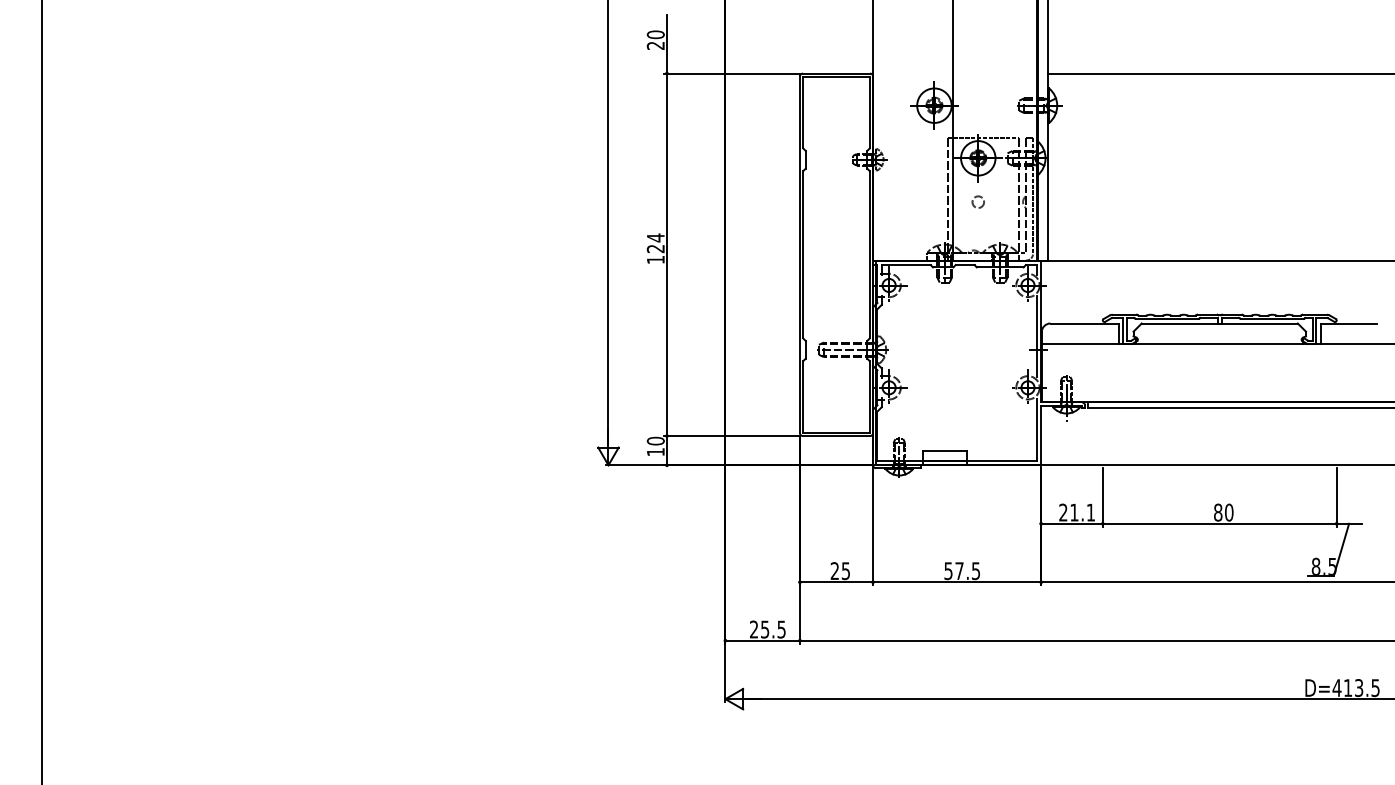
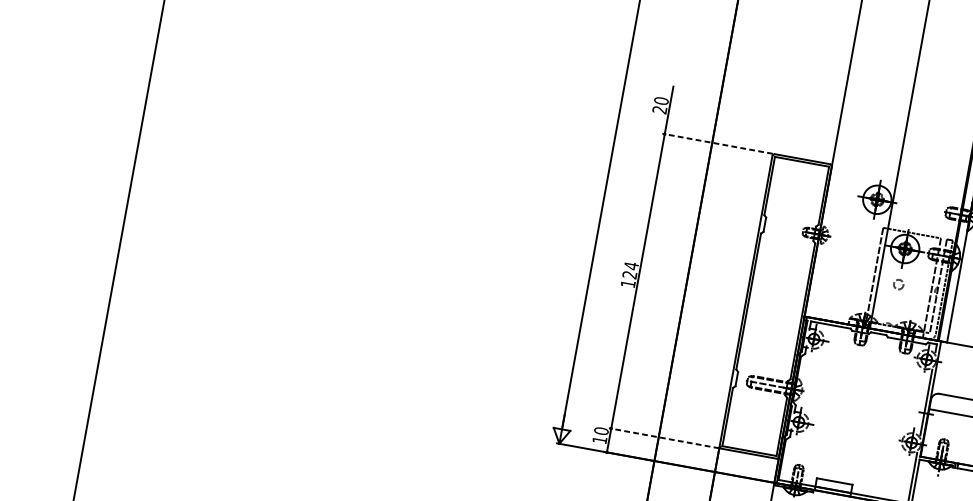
line: (732, 73) -> (718, 143), solid -> dashed
line: (732, 436) -> (664, 438), solid -> dashed

